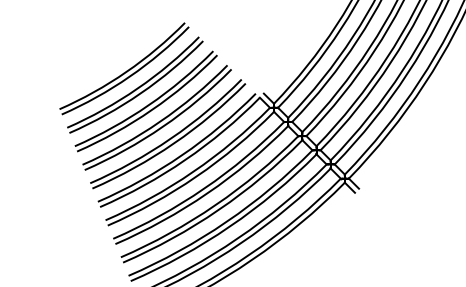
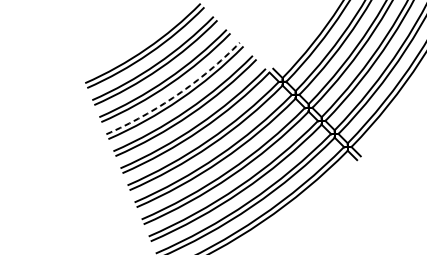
arc: (159, 121) -> (177, 94), solid -> dashed

